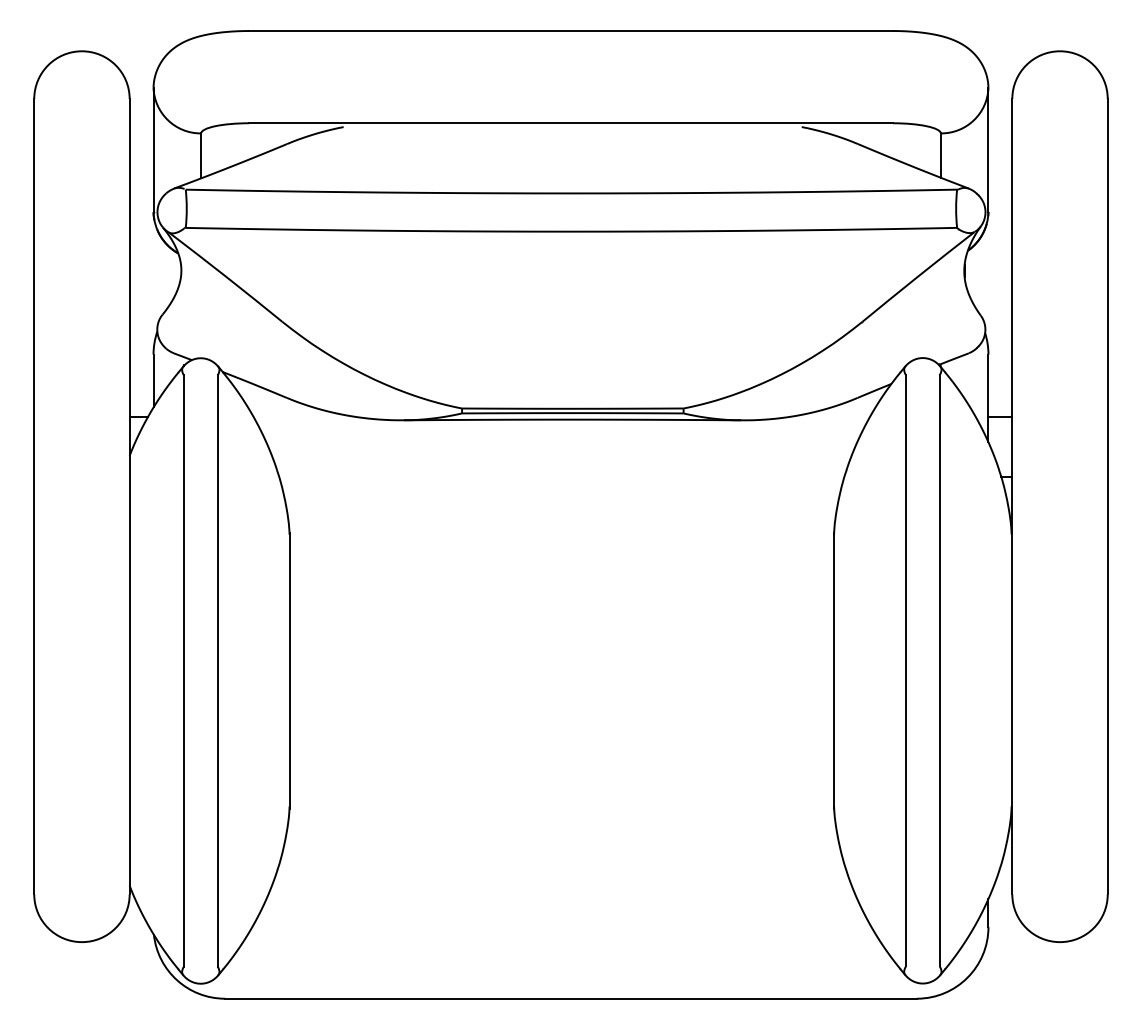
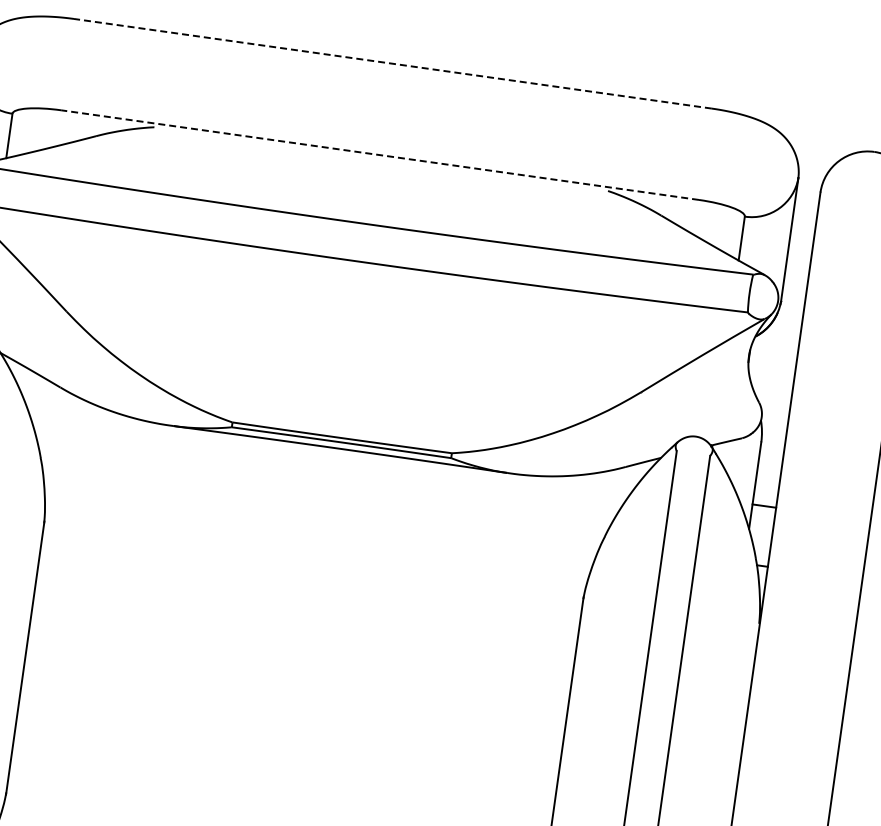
line: (570, 31) -> (392, 64), solid -> dashed
line: (570, 123) -> (379, 155), solid -> dashed

